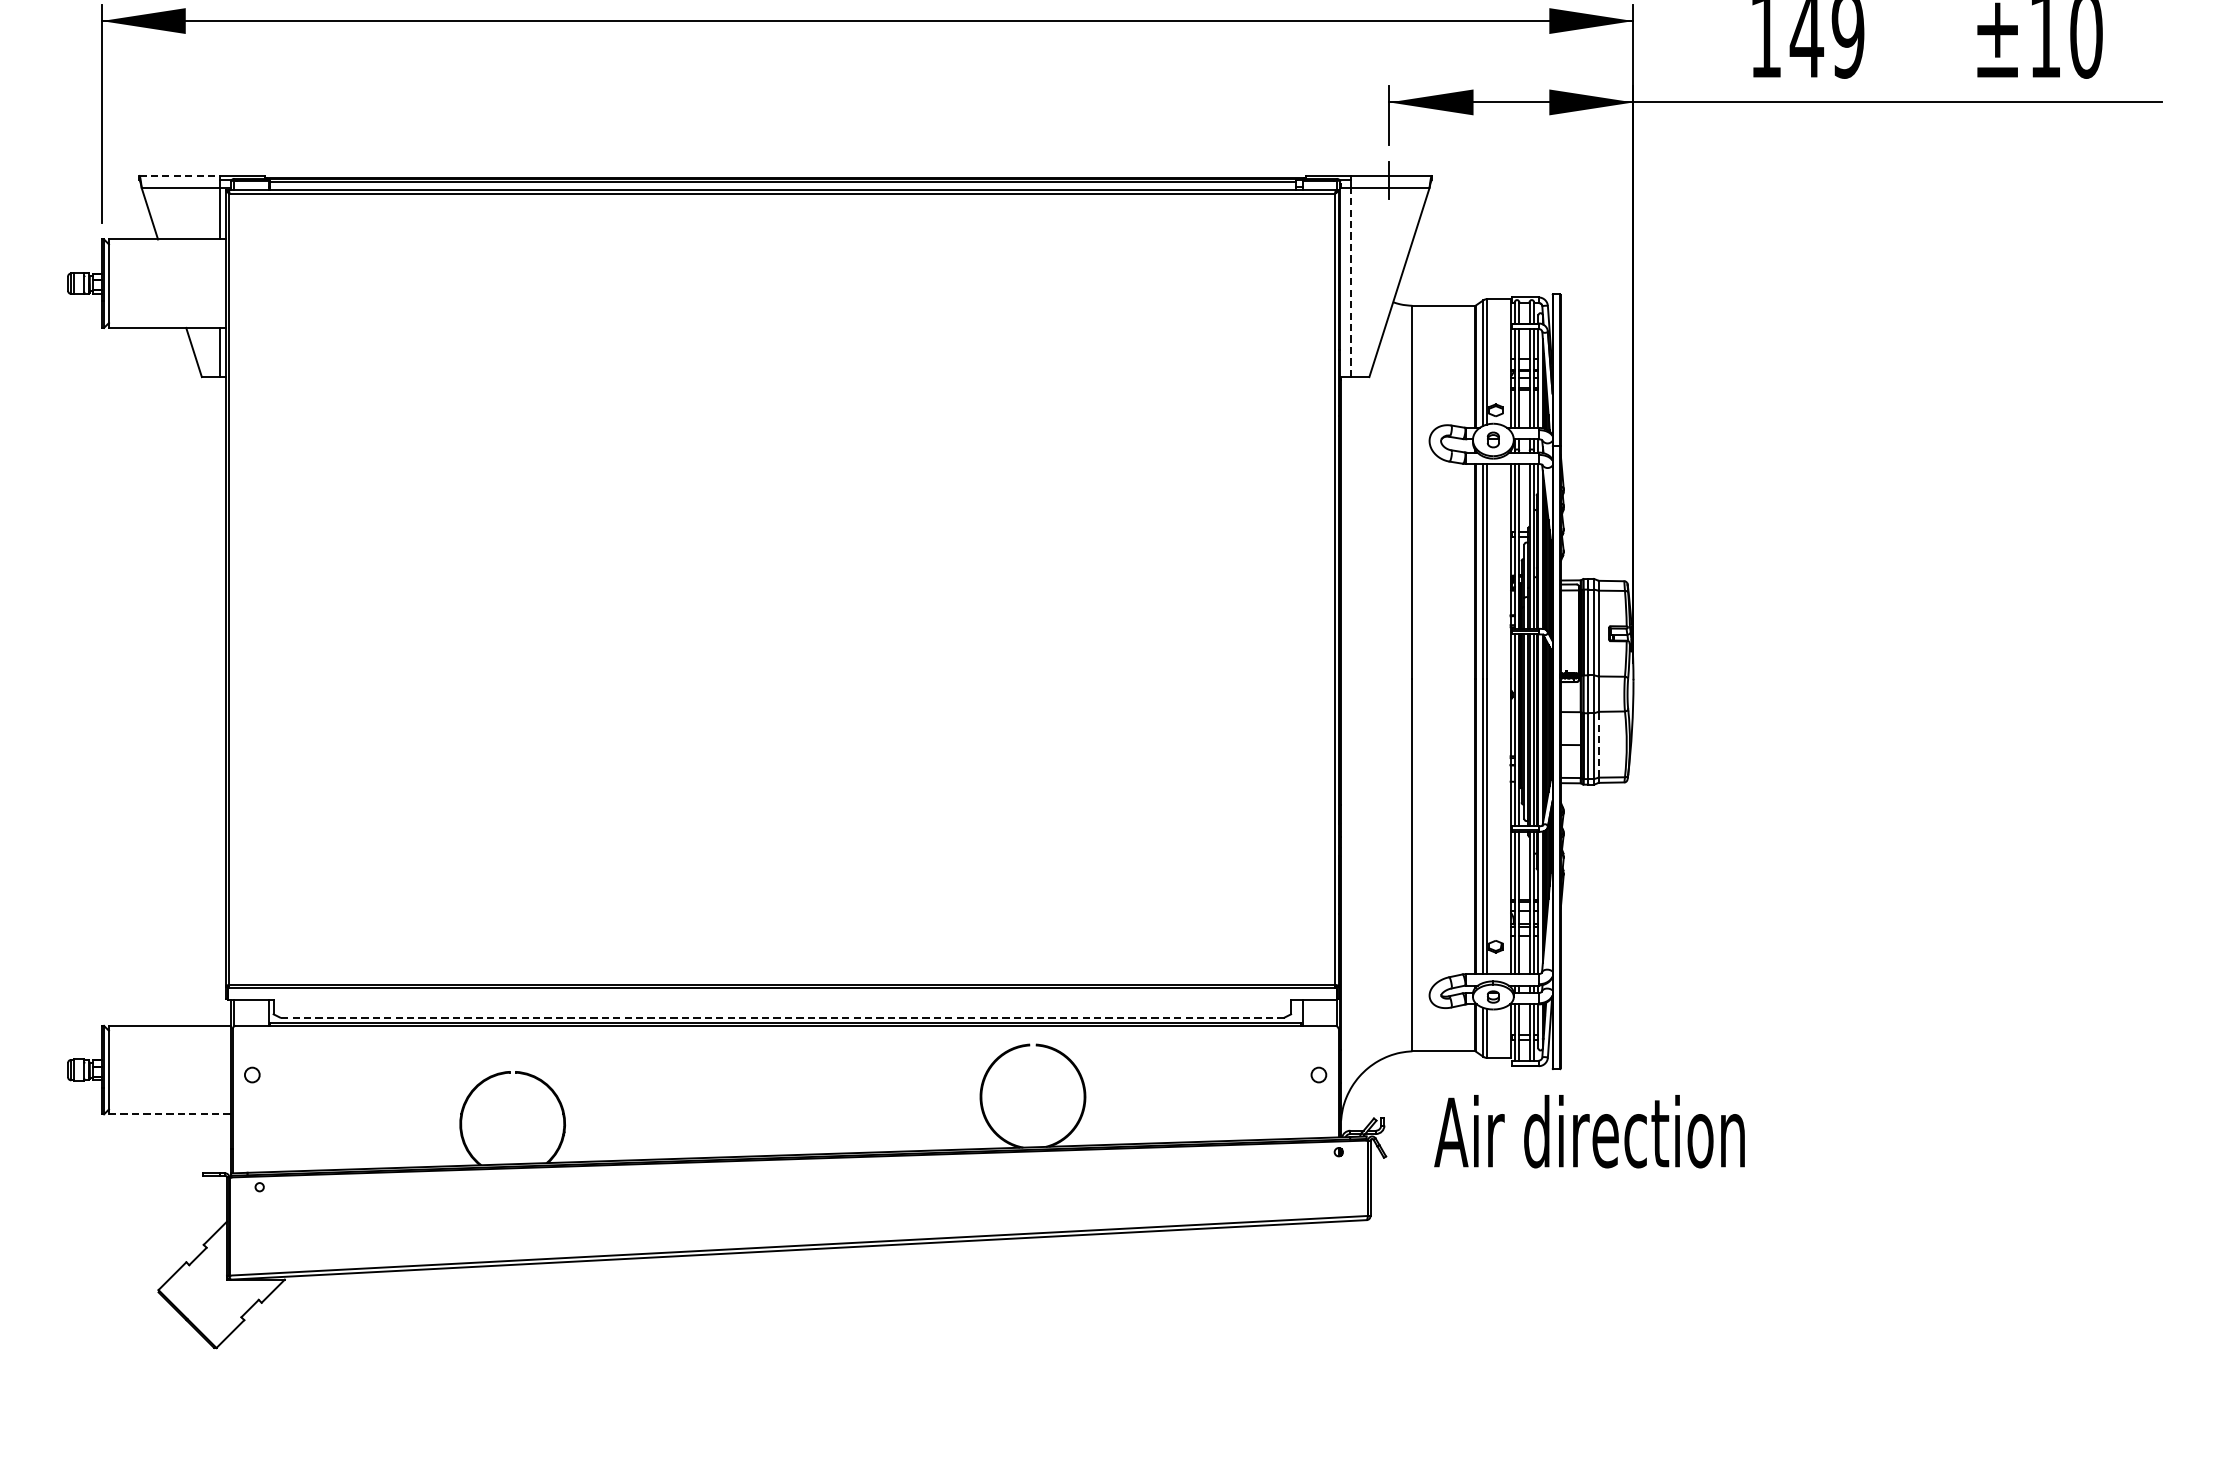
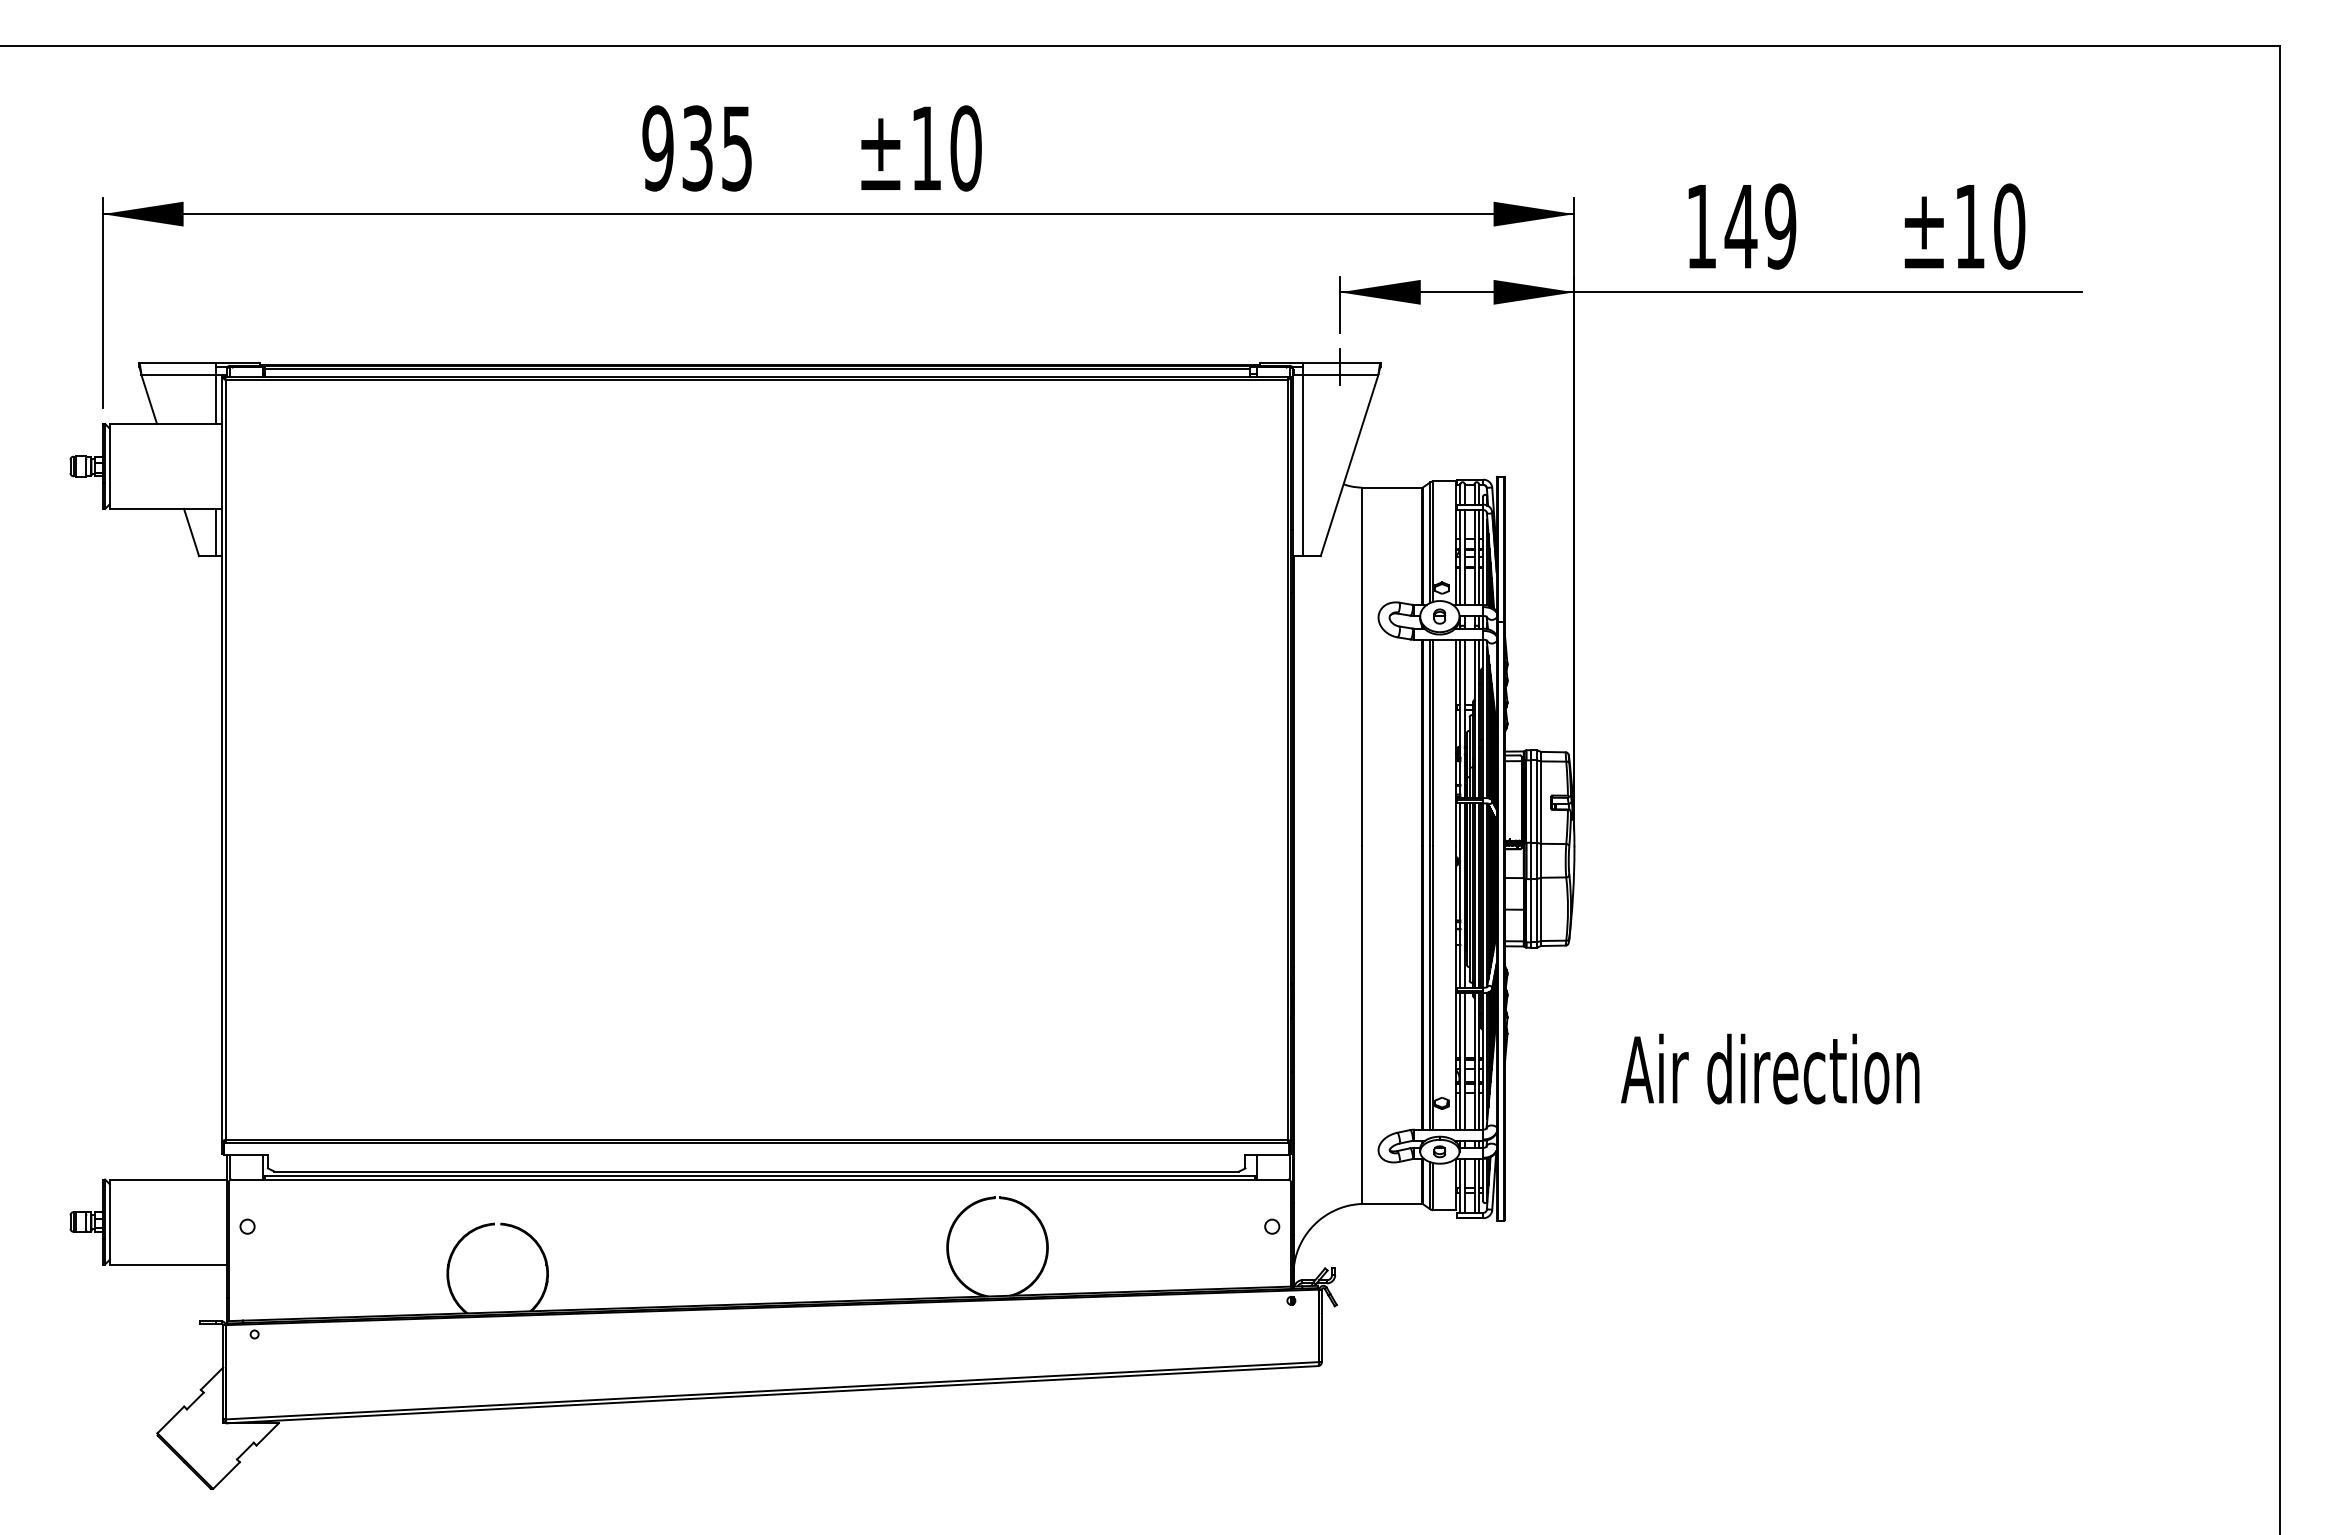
line: (179, 175) -> (177, 362), dashed -> solid
line: (1351, 282) -> (1303, 465), dashed -> solid
line: (1599, 744) -> (1541, 909), dashed -> solid
line: (782, 1017) -> (756, 1171), dashed -> solid
line: (170, 1114) -> (168, 1264), dashed -> solid
text: (1589, 1131) -> (1770, 1068), moved

